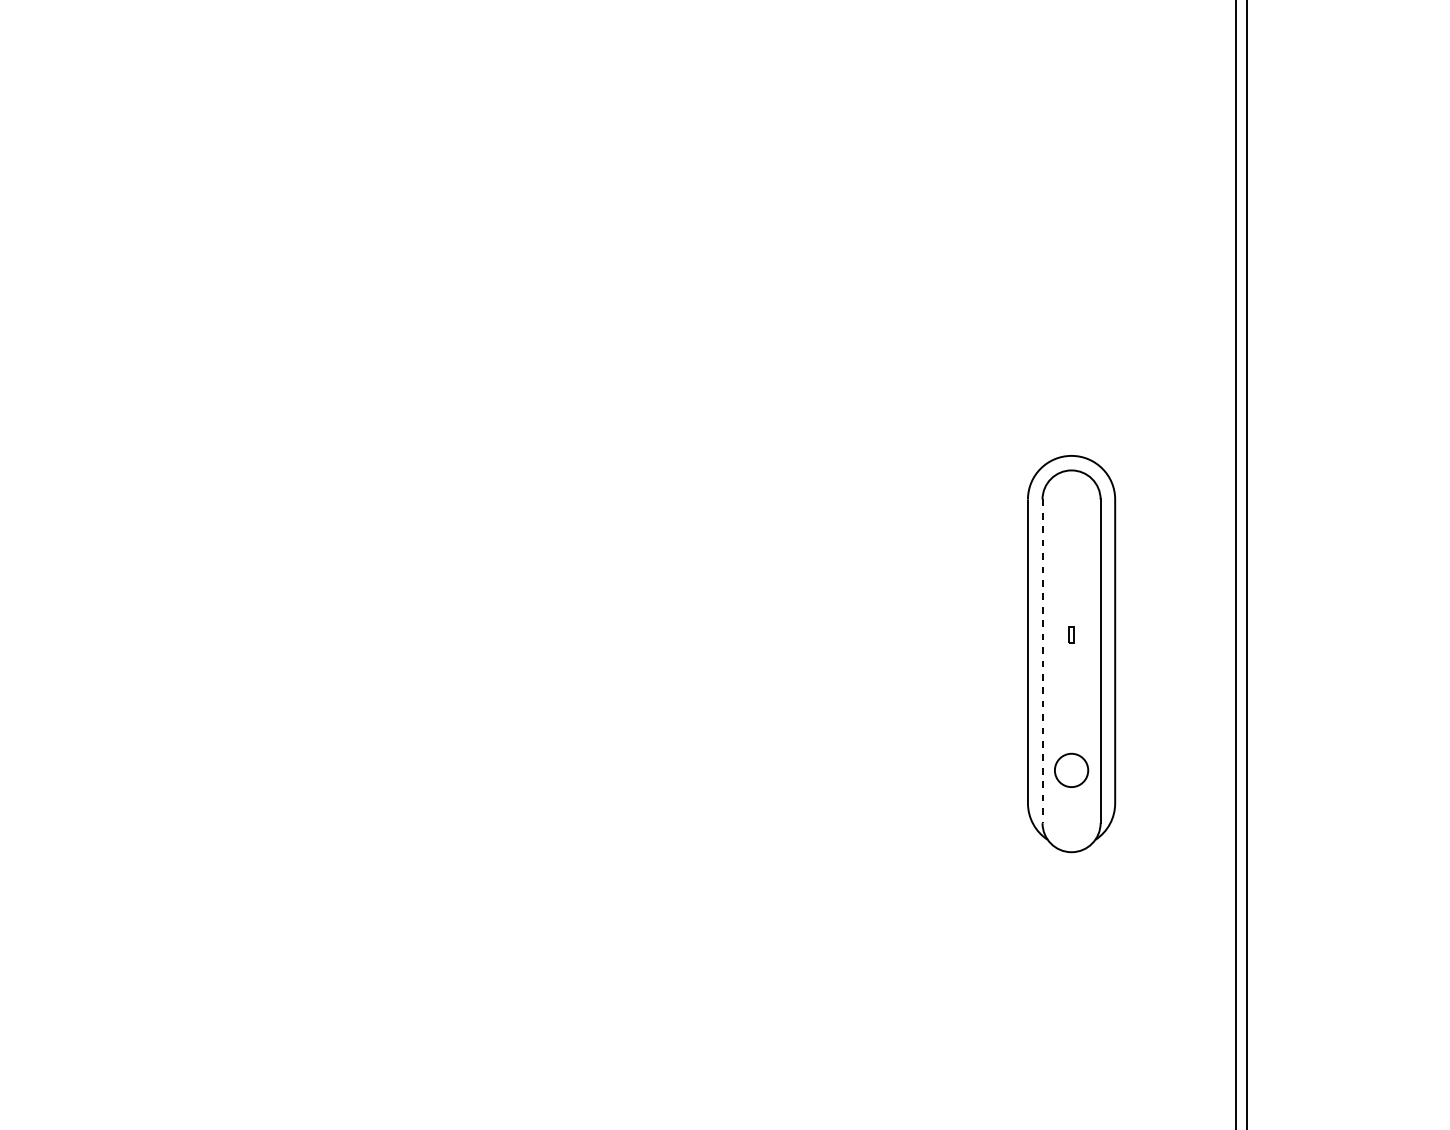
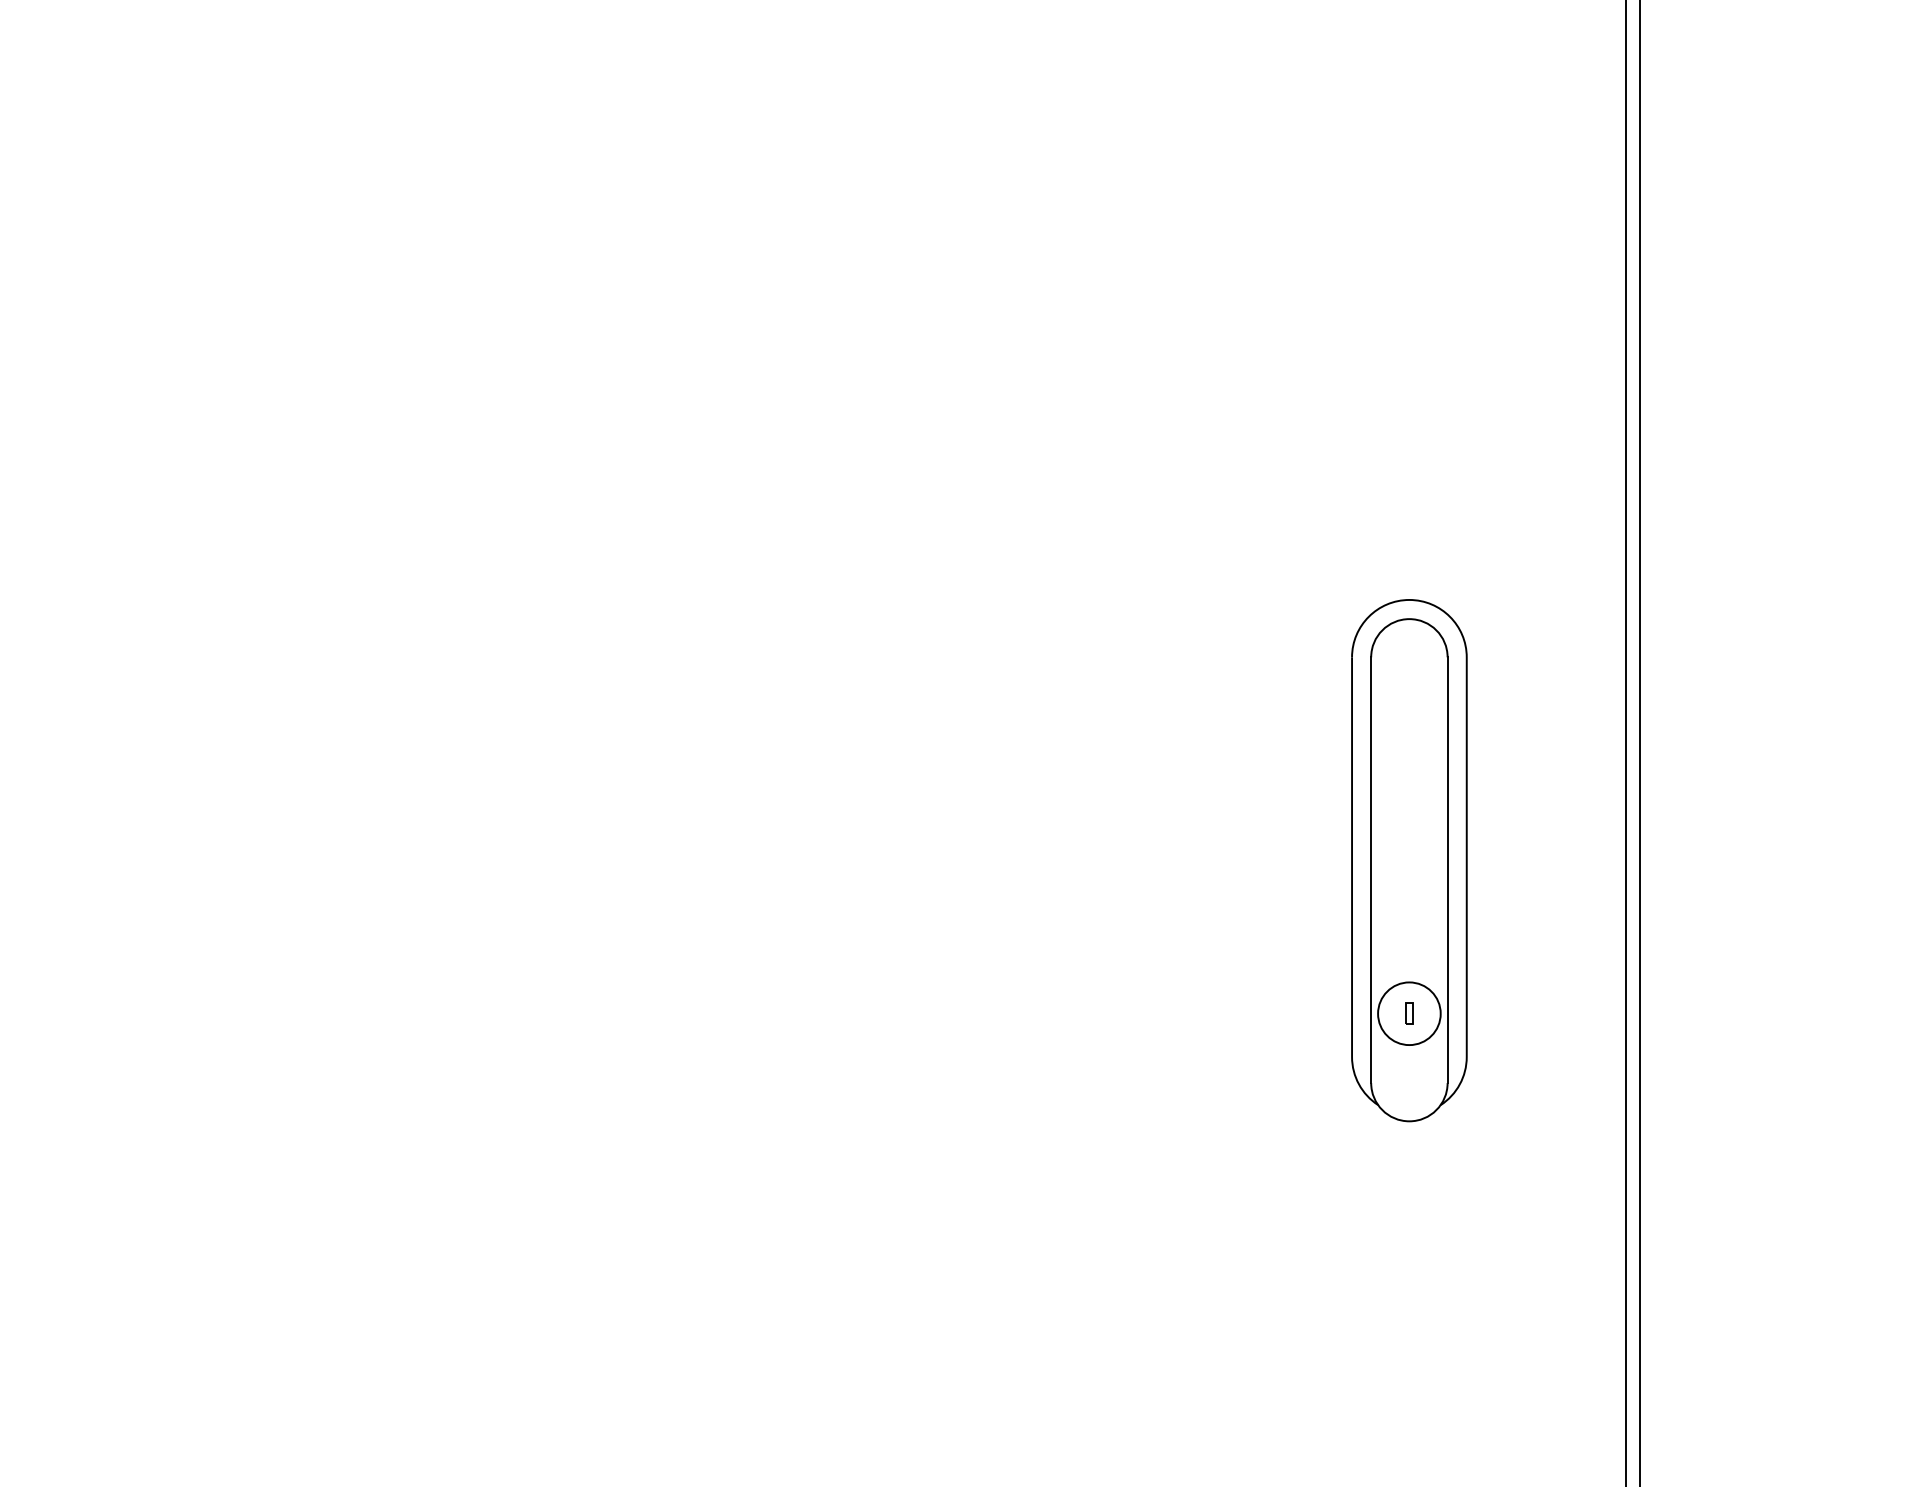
part: (1071, 634) -> (1409, 1013), moved
line: (1042, 661) -> (1371, 870), dashed -> solid
circle: (1071, 770) -> (1409, 1013), size x1.43

